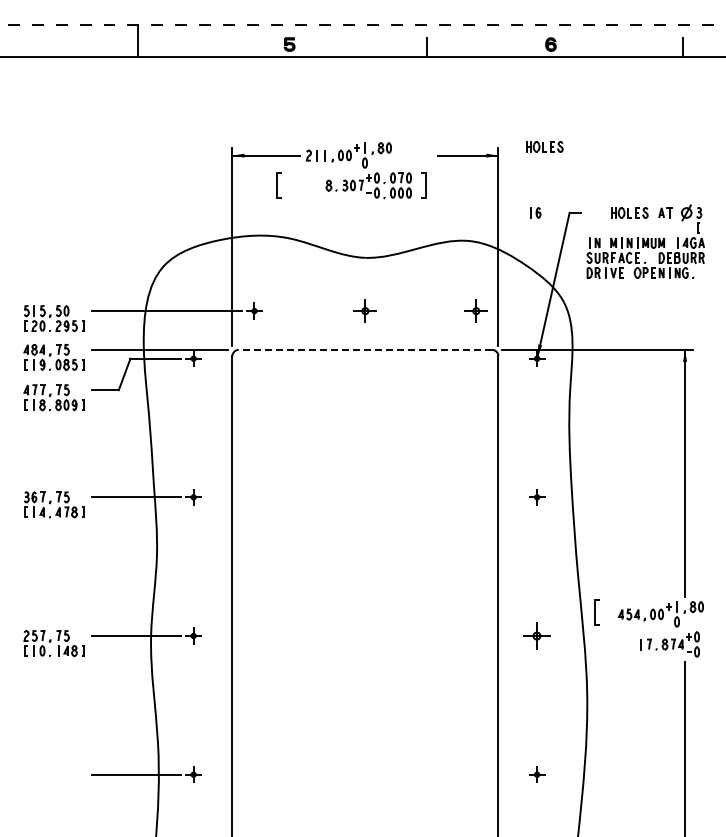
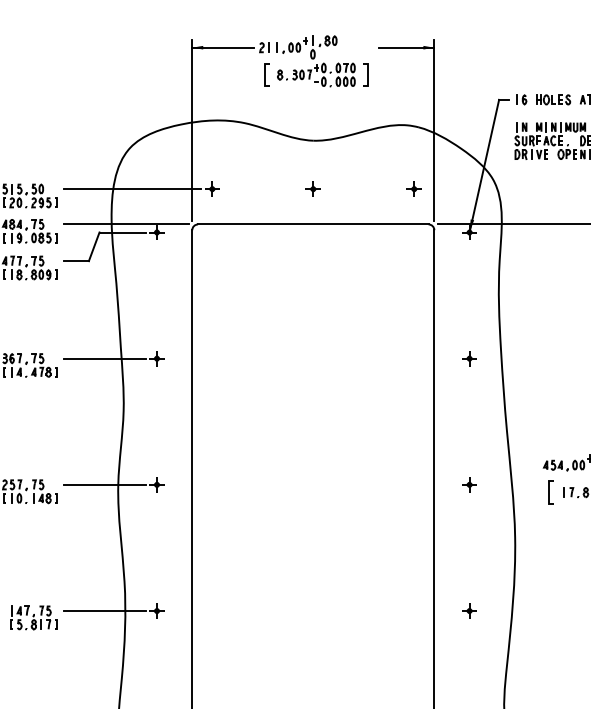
part: (544, 146) -> (476, 39), removed
line: (277, 185) -> (265, 74), moved
part: (535, 212) -> (521, 99), moved
part: (365, 310) -> (313, 188), size x0.71
part: (476, 310) -> (414, 188), size x0.71
line: (365, 349) -> (313, 224), dashed -> solid
line: (595, 612) -> (549, 492), moved
part: (537, 635) -> (469, 484), size x0.62
part: (58, 781) -> (34, 617), added

